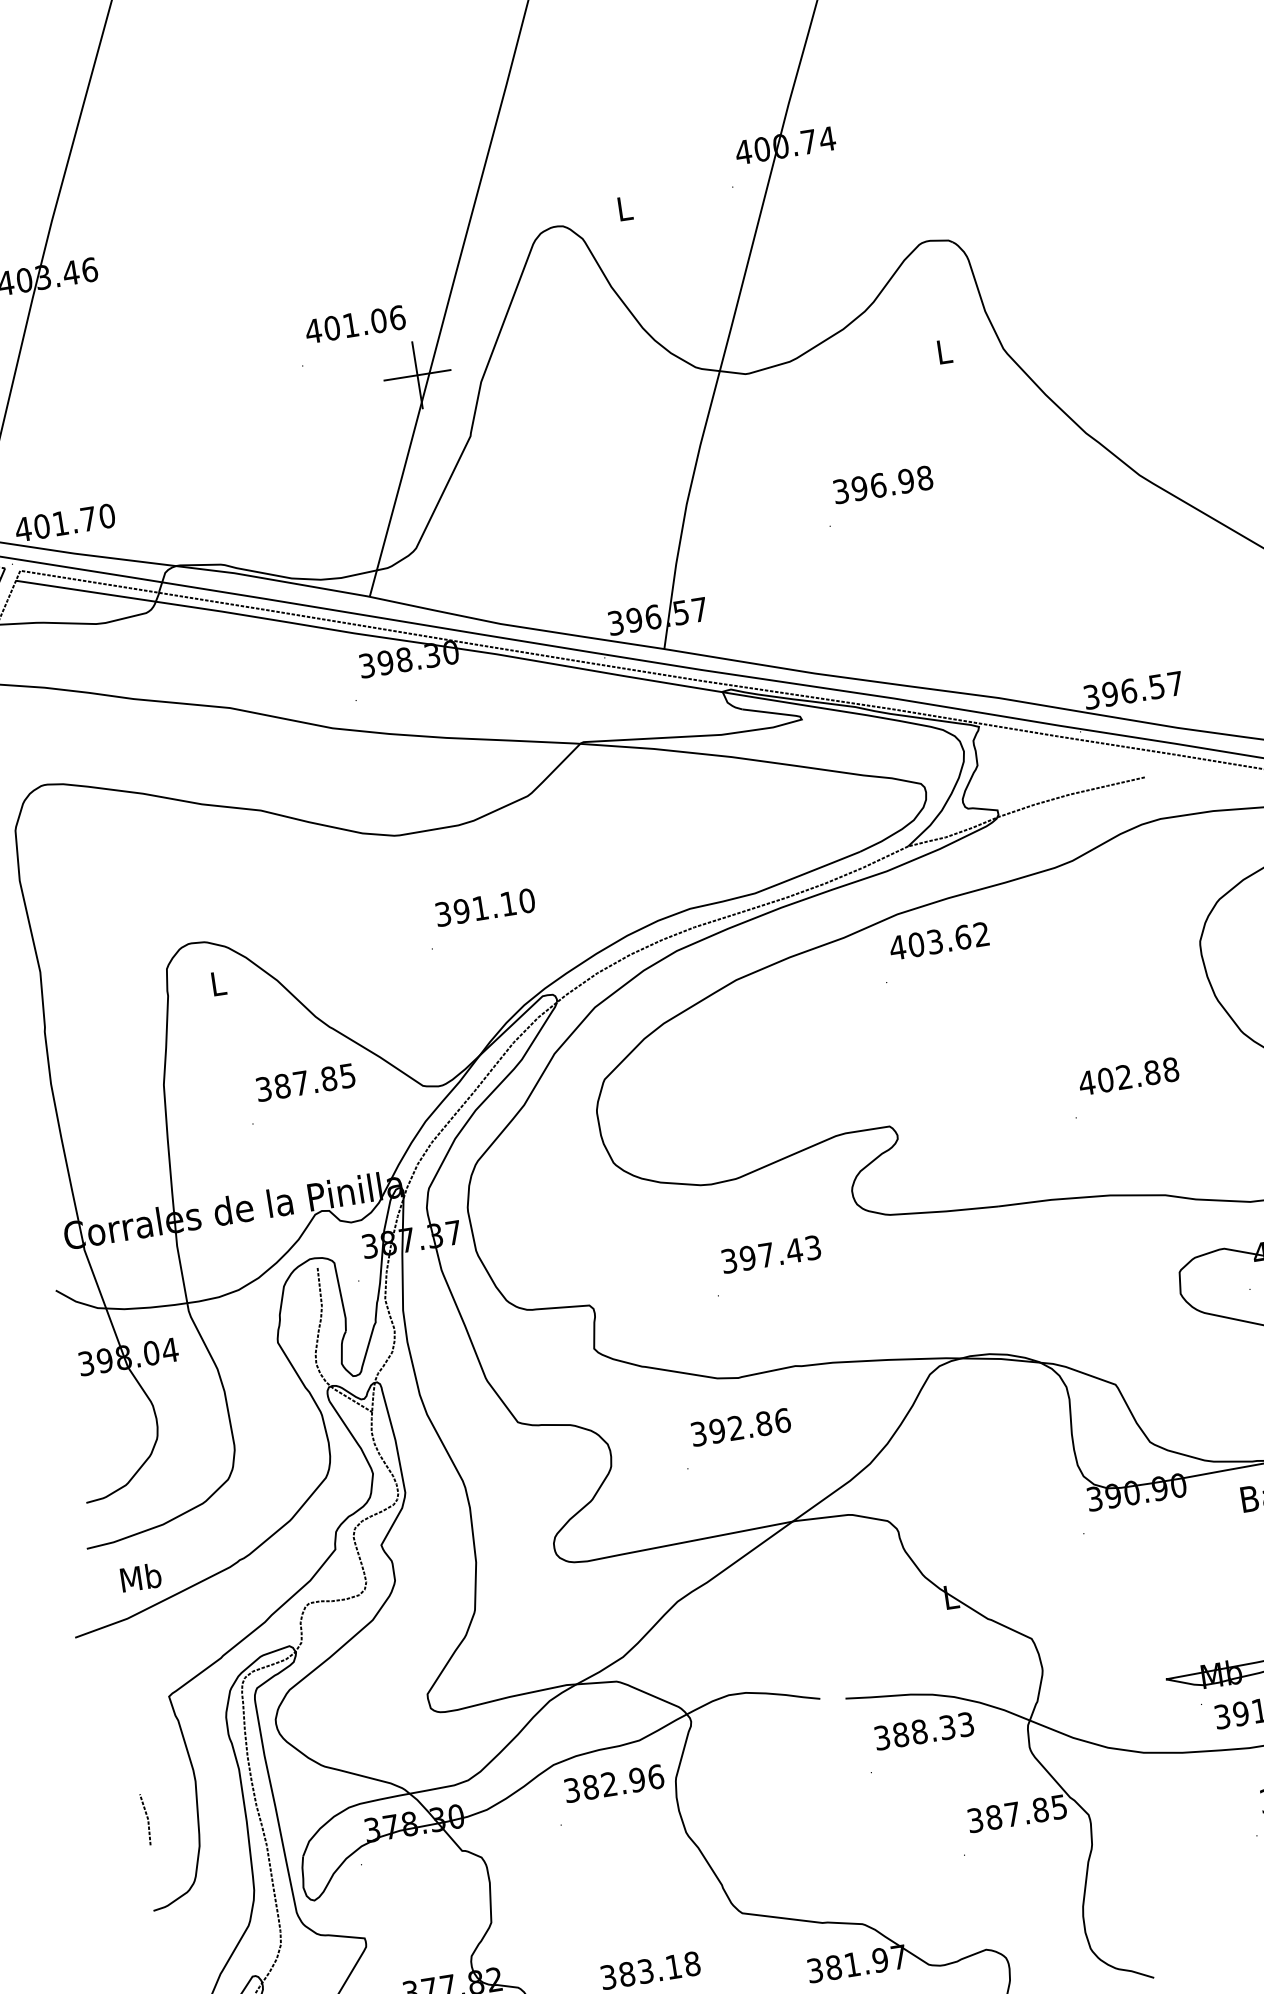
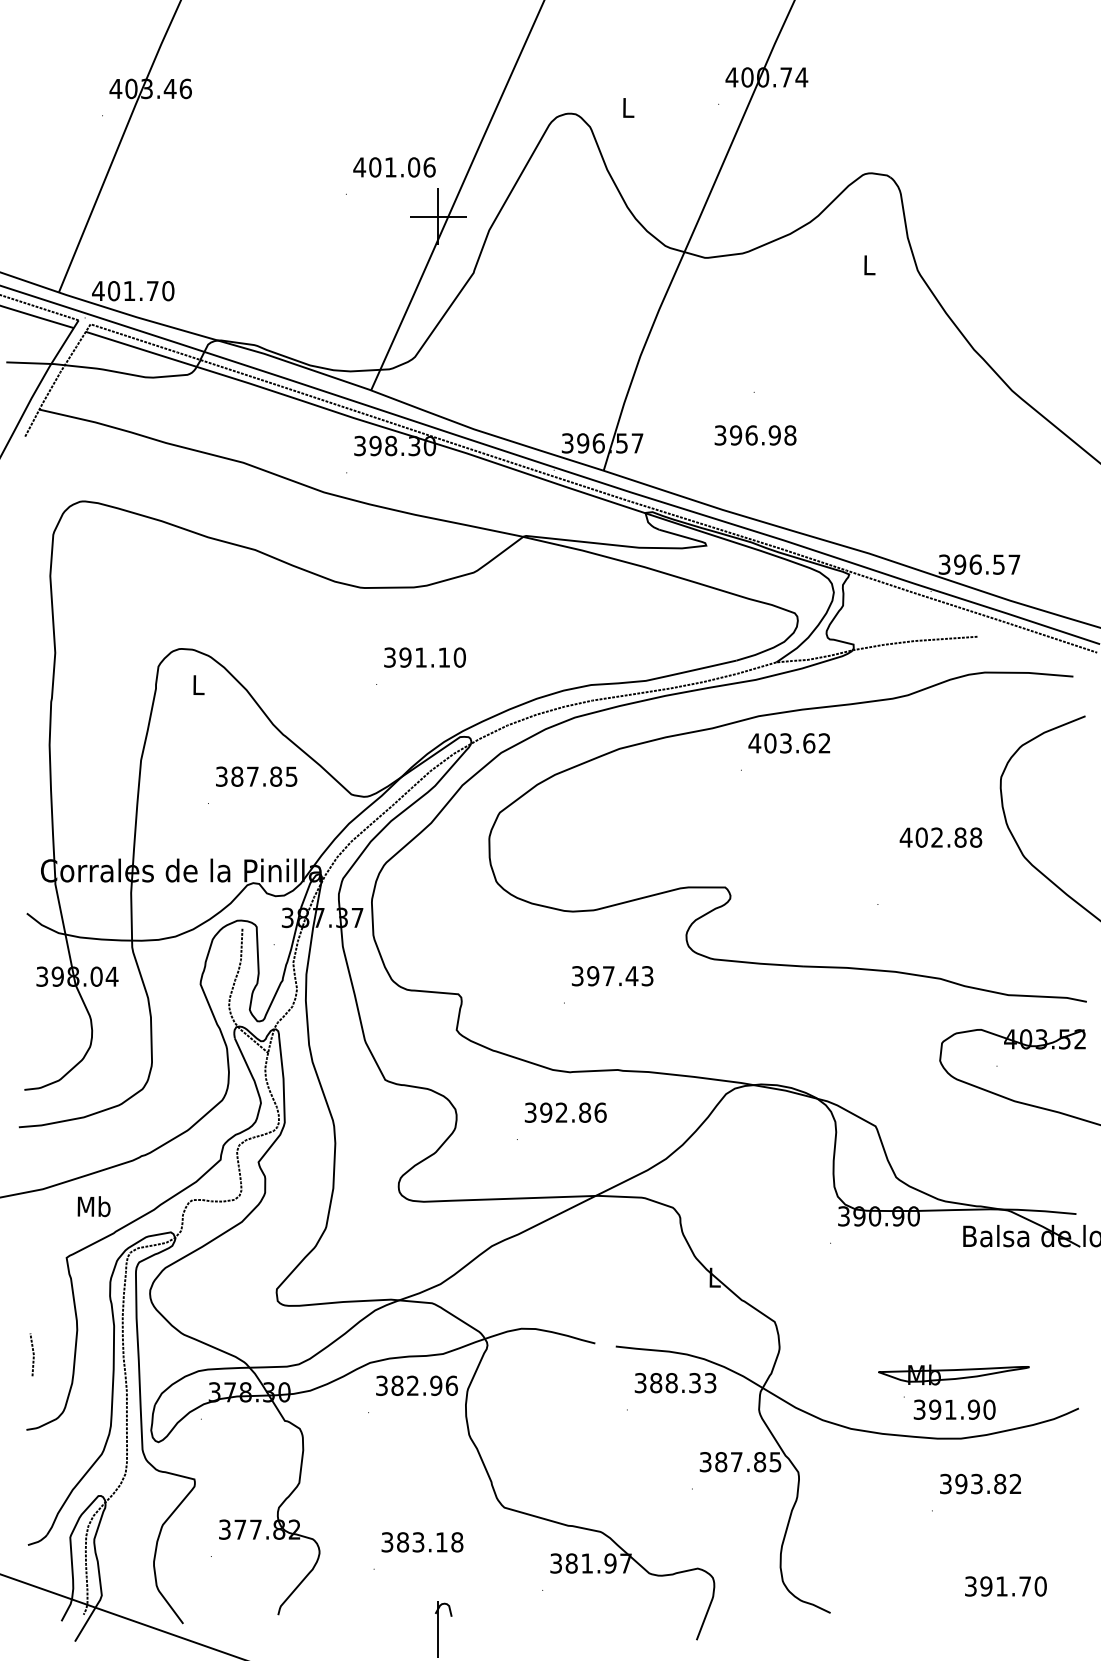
text: (883, 484) -> (755, 435), moved
text: (1128, 1076) -> (940, 837), moved
text: (140, 1577) -> (93, 1206), moved

